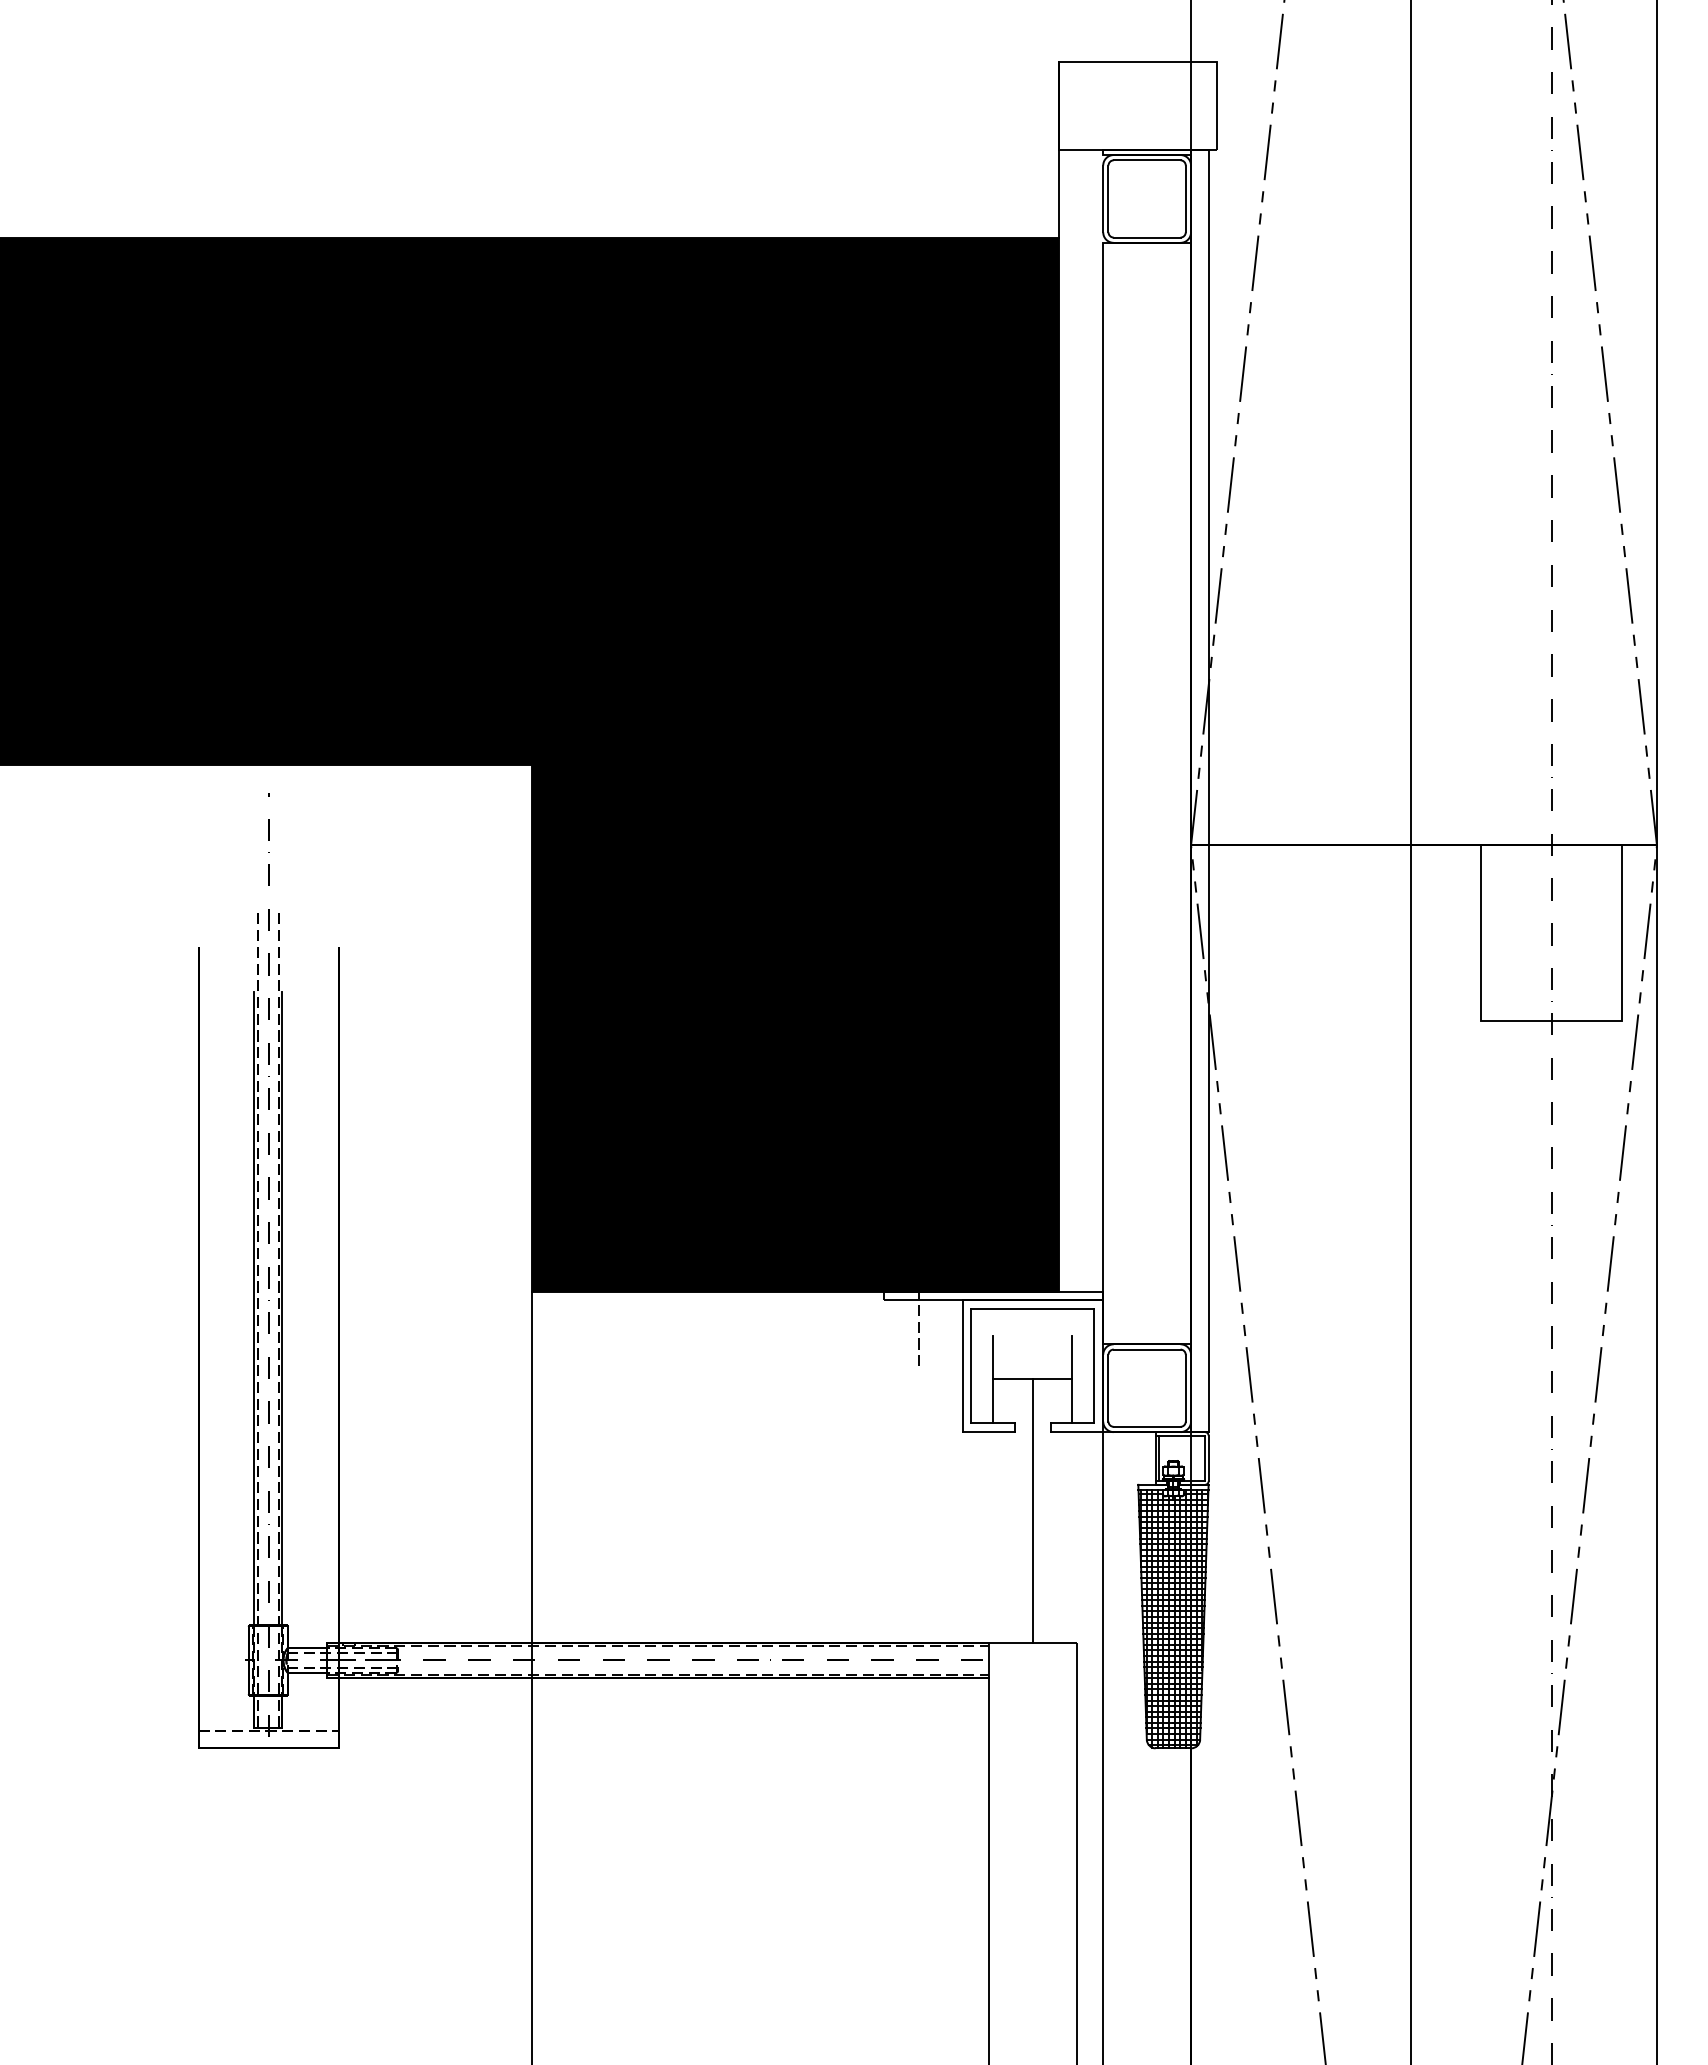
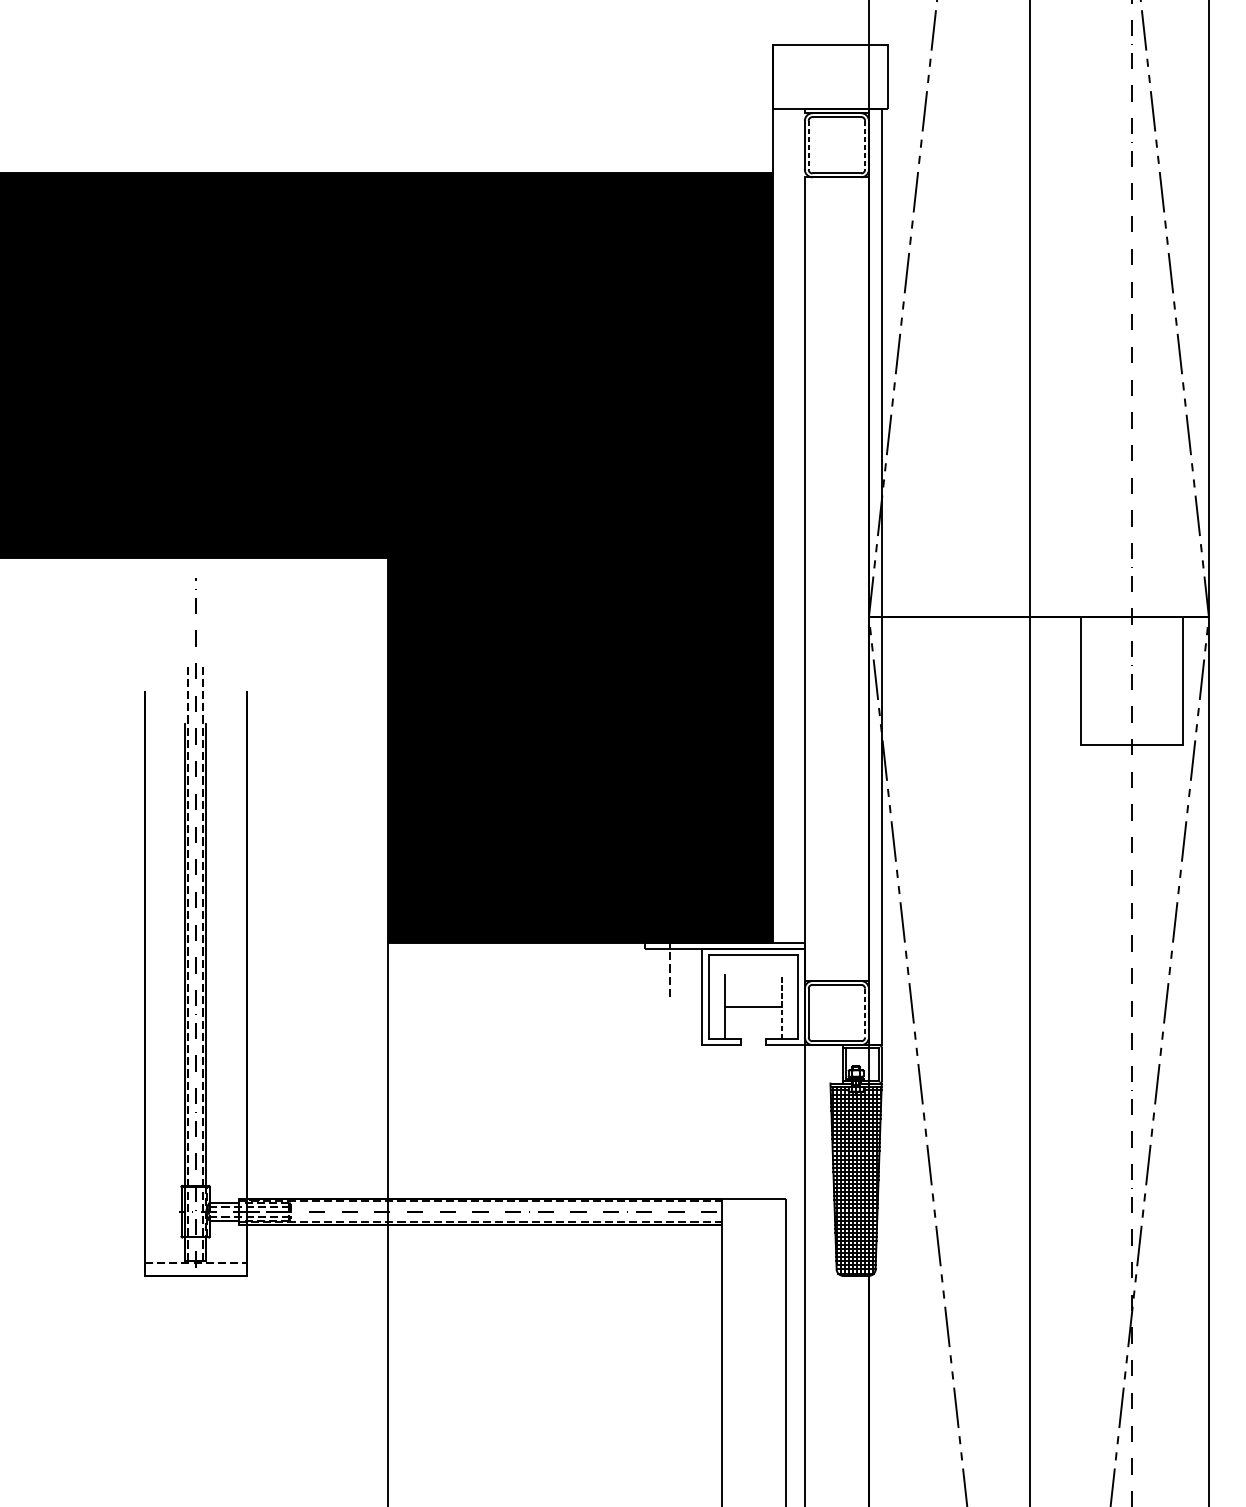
line: (1108, 199) -> (808, 145), solid -> dashed
line: (1185, 199) -> (864, 145), solid -> dashed
line: (1072, 1379) -> (782, 1006), solid -> dashed
line: (1185, 1388) -> (864, 1013), solid -> dashed
line: (1032, 1510) -> (753, 1102), removed

